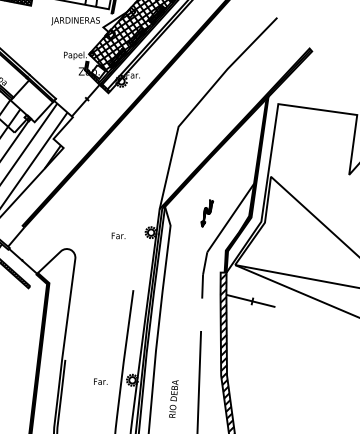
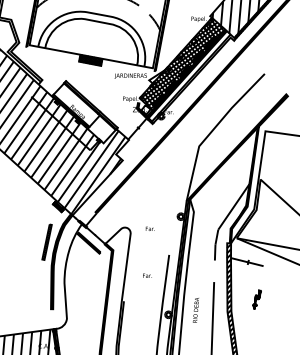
part: (206, 214) -> (256, 299), moved
text: (117, 235) -> (149, 228), moved
text: (100, 381) -> (147, 275), moved
text: (172, 399) -> (195, 310), moved

